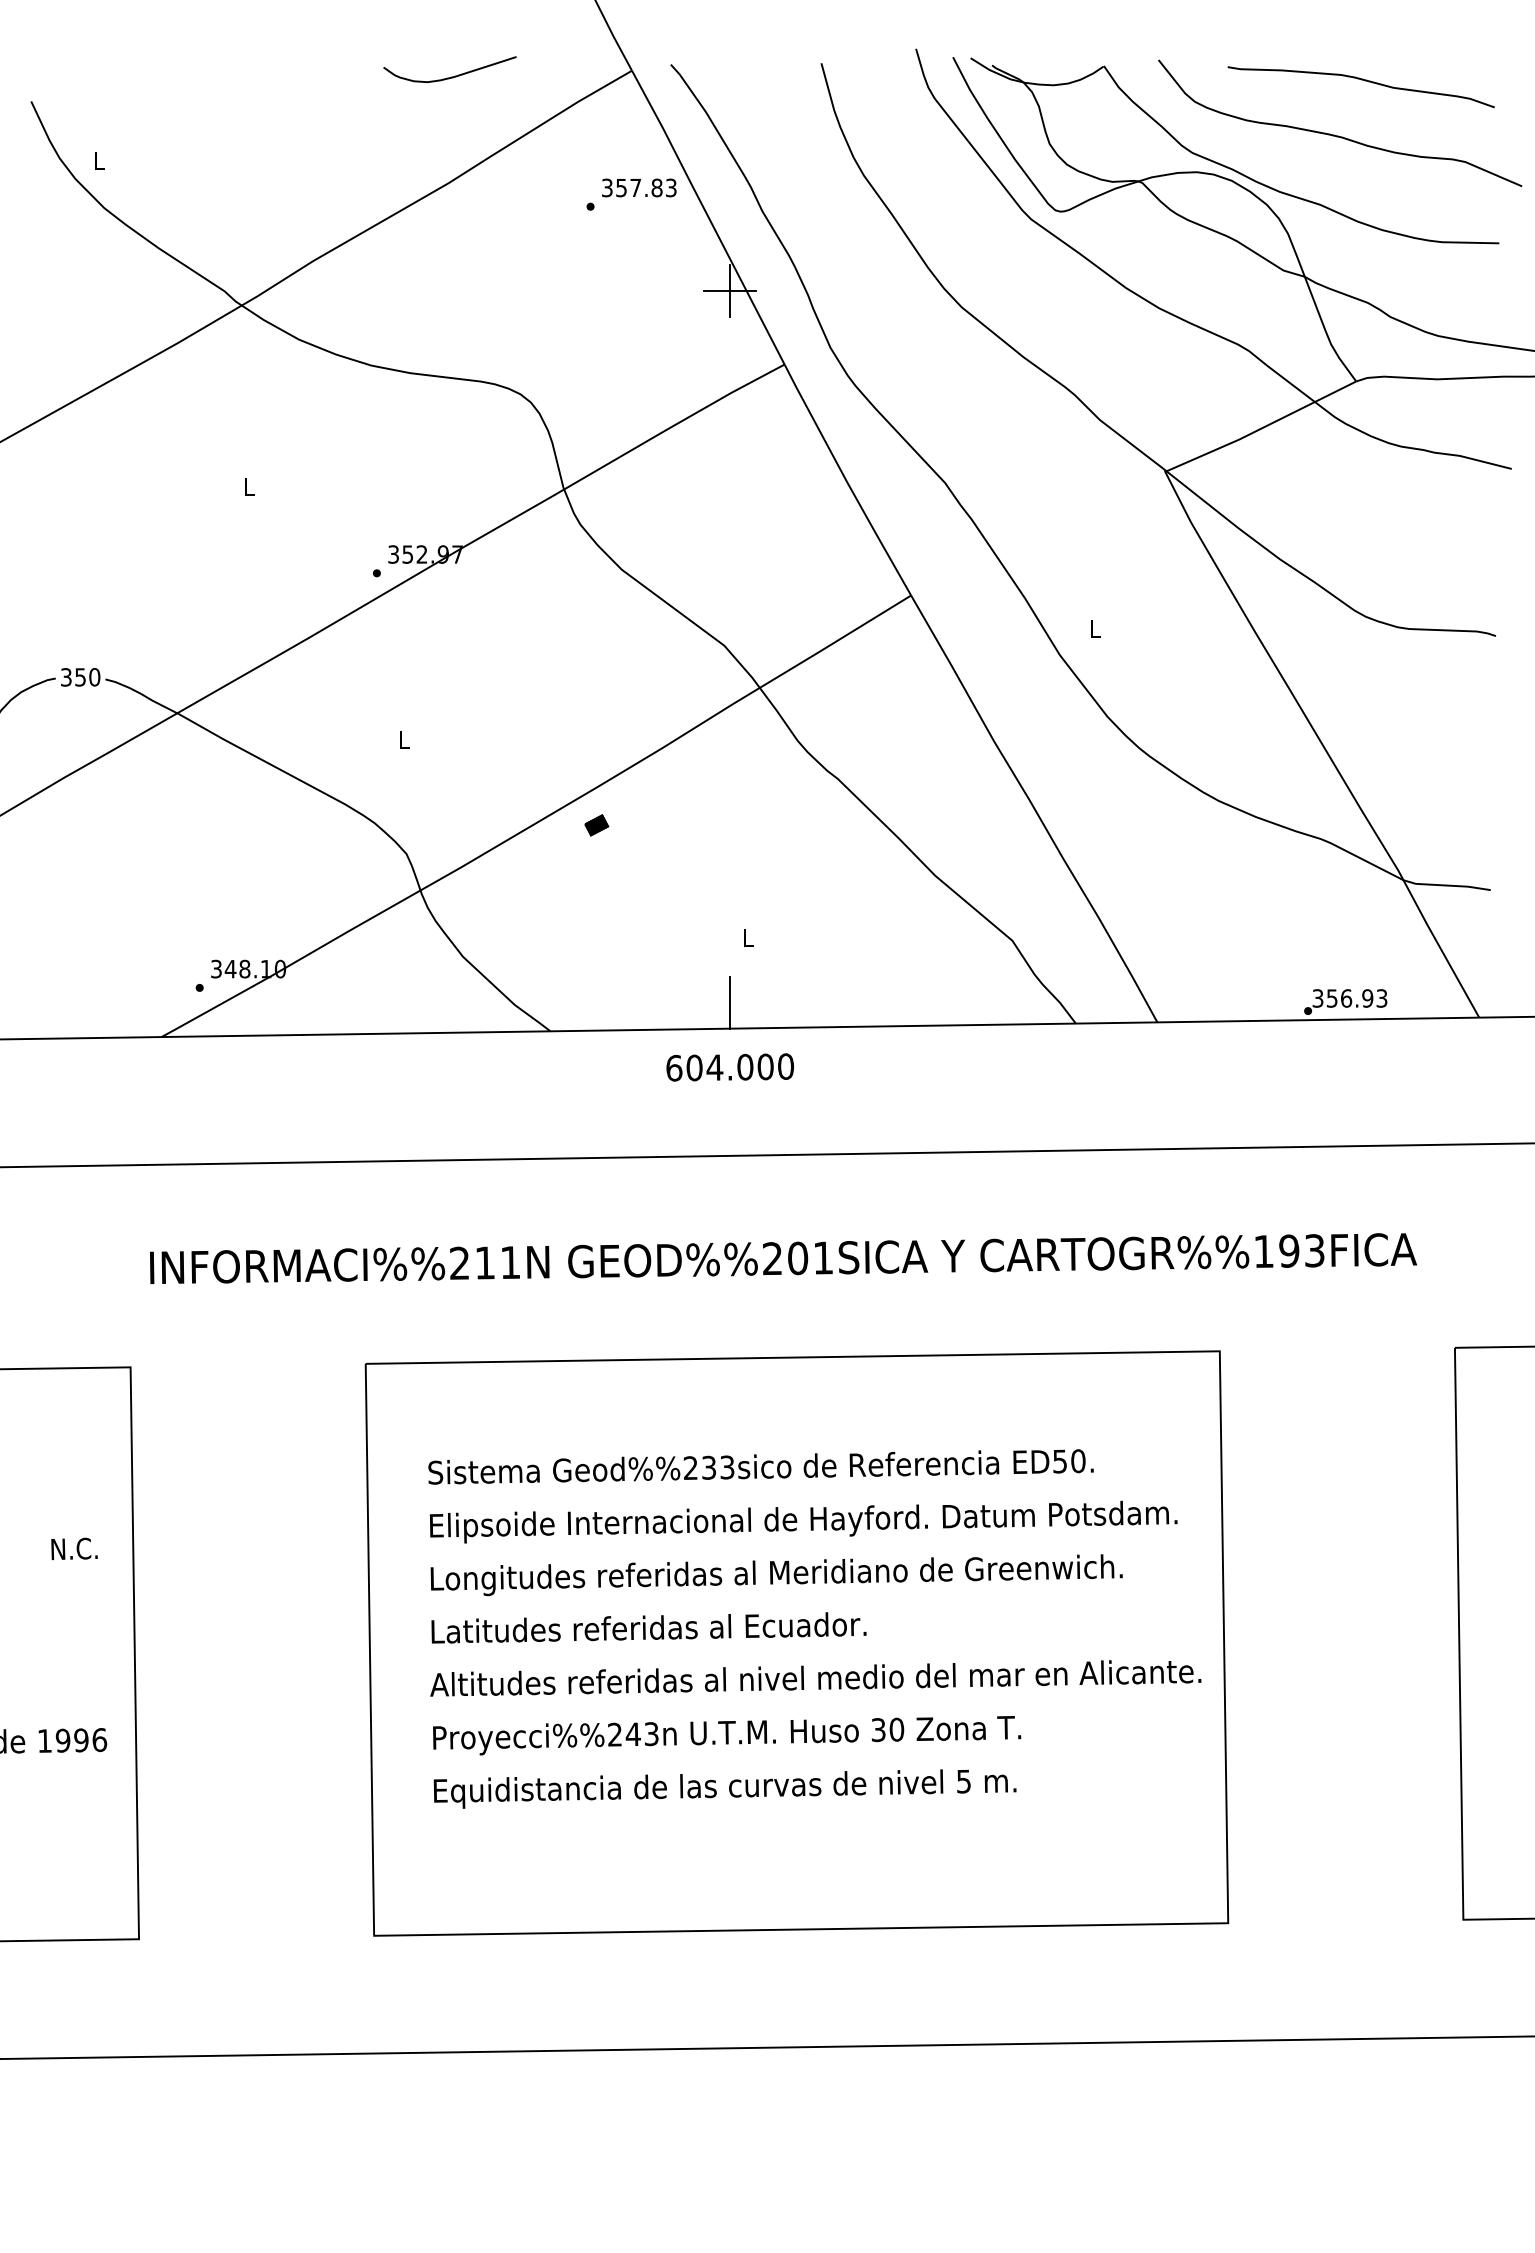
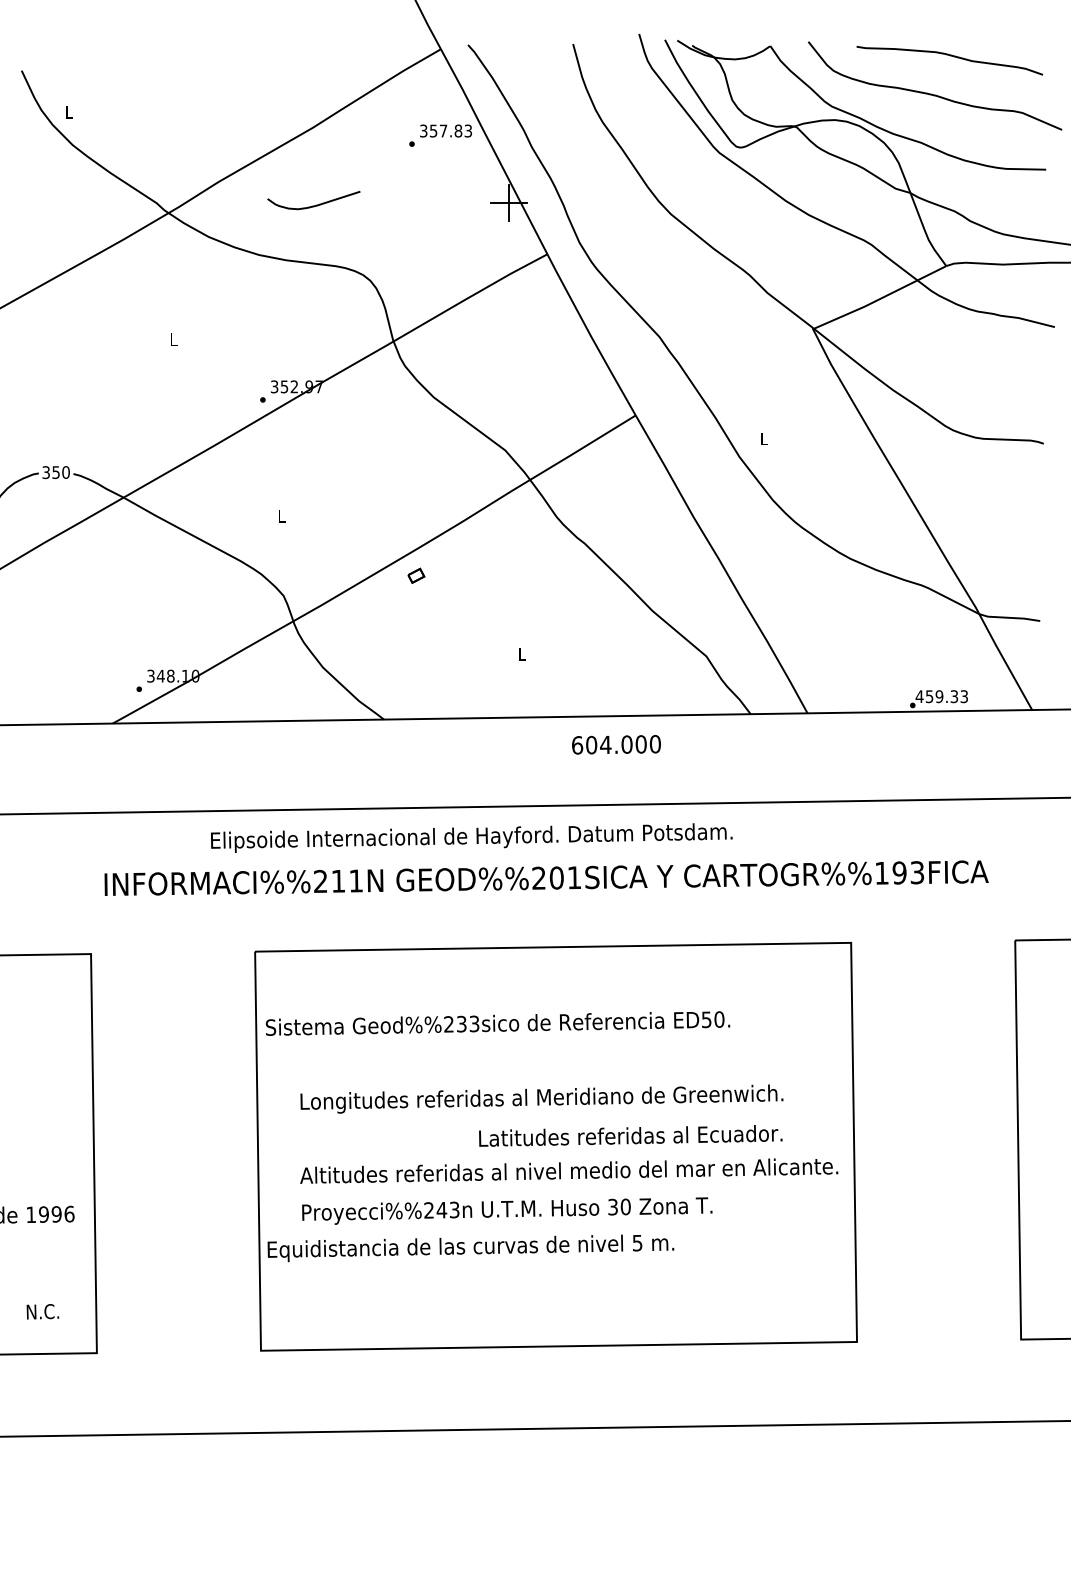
curve: (453, 75) -> (316, 204), moved
fill: (596, 824) -> (416, 575), removed
text: (1342, 998) -> (936, 696), 356.93 -> 459.33
line: (730, 1002) -> (509, 699), removed
text: (730, 1067) -> (616, 744), moved
text: (760, 1466) -> (497, 1023), moved
text: (803, 1521) -> (471, 837), moved
text: (73, 1548) -> (42, 1311), moved
text: (648, 1627) -> (630, 1135), moved
text: (724, 1789) -> (470, 1248), moved

